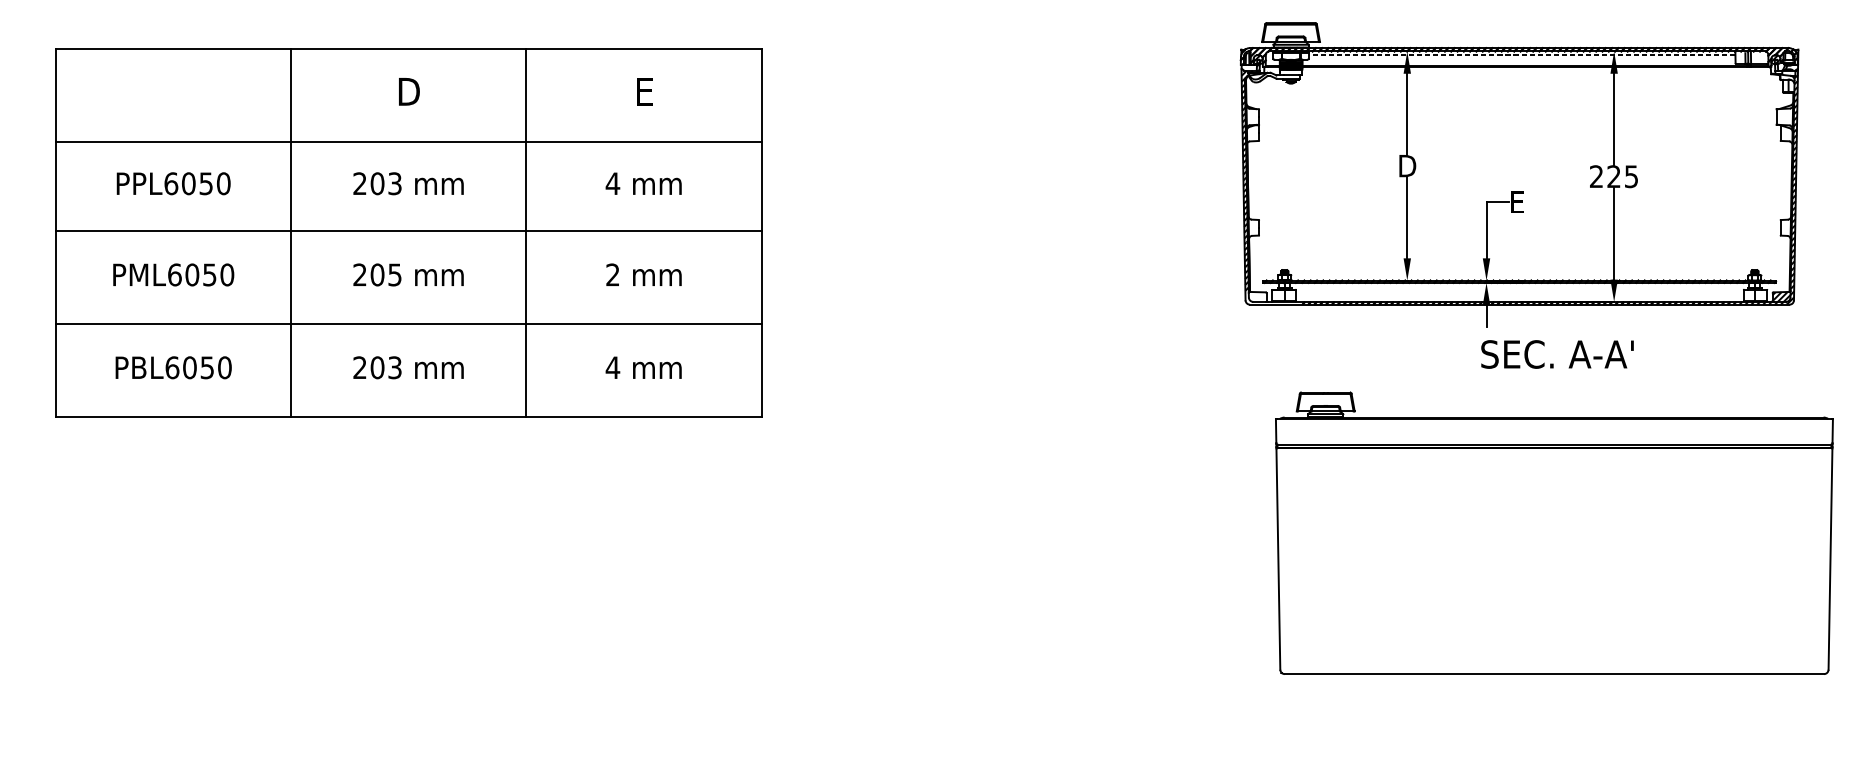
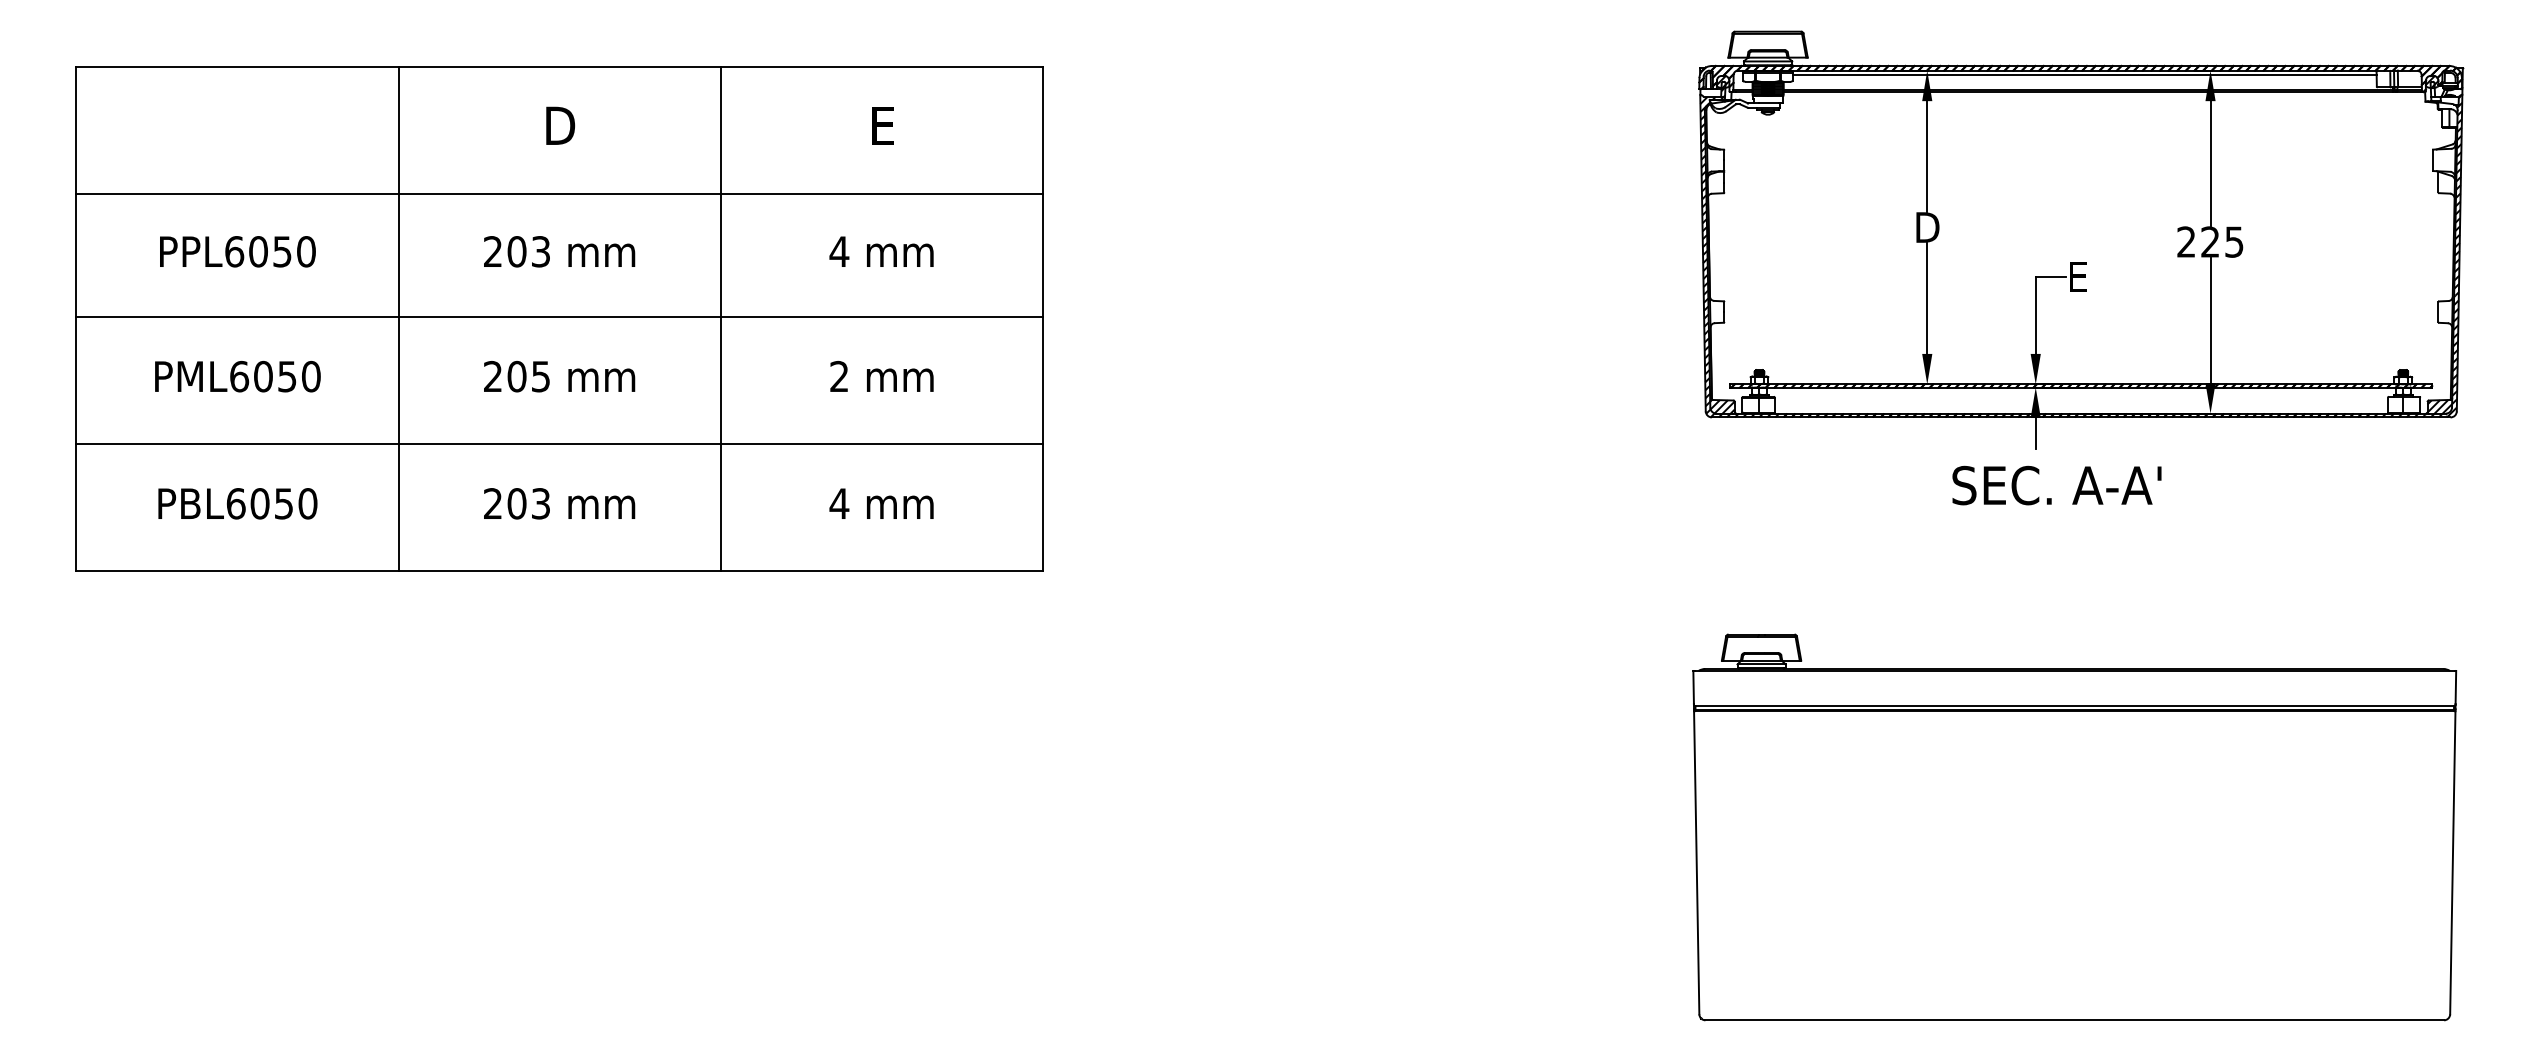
line: (1522, 55) -> (2084, 75), dashed -> solid
hatch: (1272, 298) -> (1742, 408), added
text: (1557, 354) -> (2056, 485), moved
part: (1554, 533) -> (2074, 827), moved

